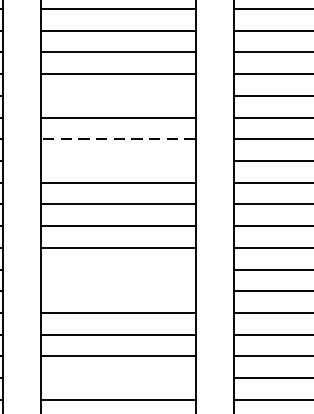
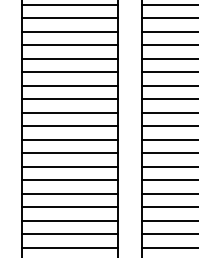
line: (118, 96) -> (70, 45), added
line: (117, 139) -> (69, 72), dashed -> solid
line: (118, 160) -> (70, 85), added
line: (118, 270) -> (70, 153), added
line: (118, 290) -> (70, 166), added
line: (118, 377) -> (70, 220), added

